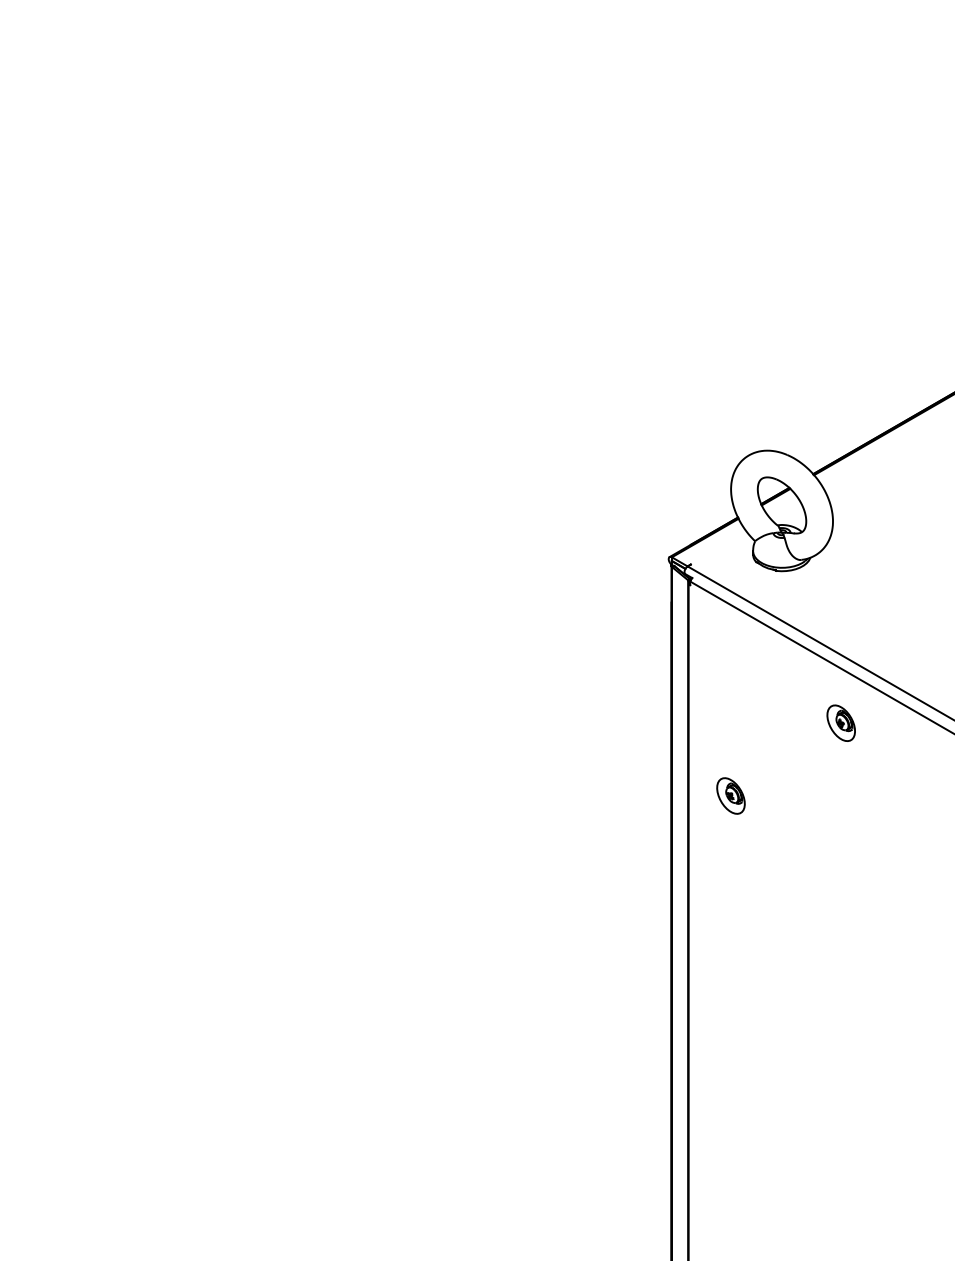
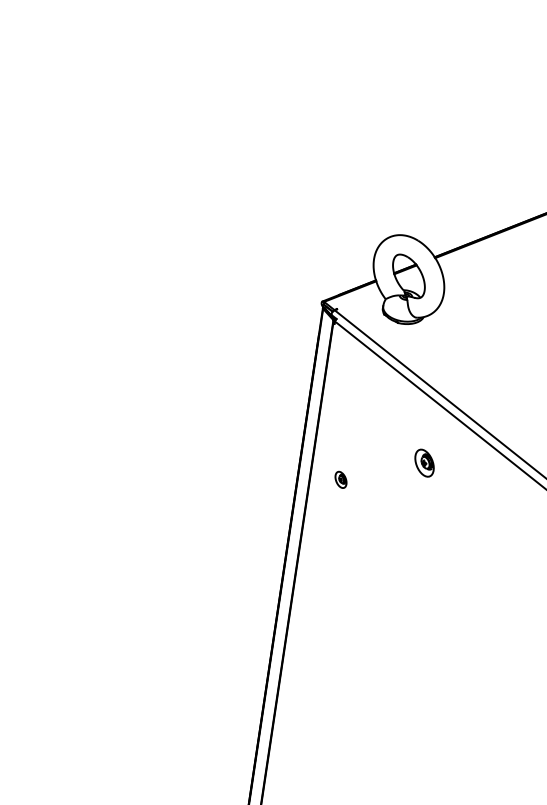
part: (840, 722) -> (424, 462), moved
part: (730, 795) -> (340, 479), size x0.6

